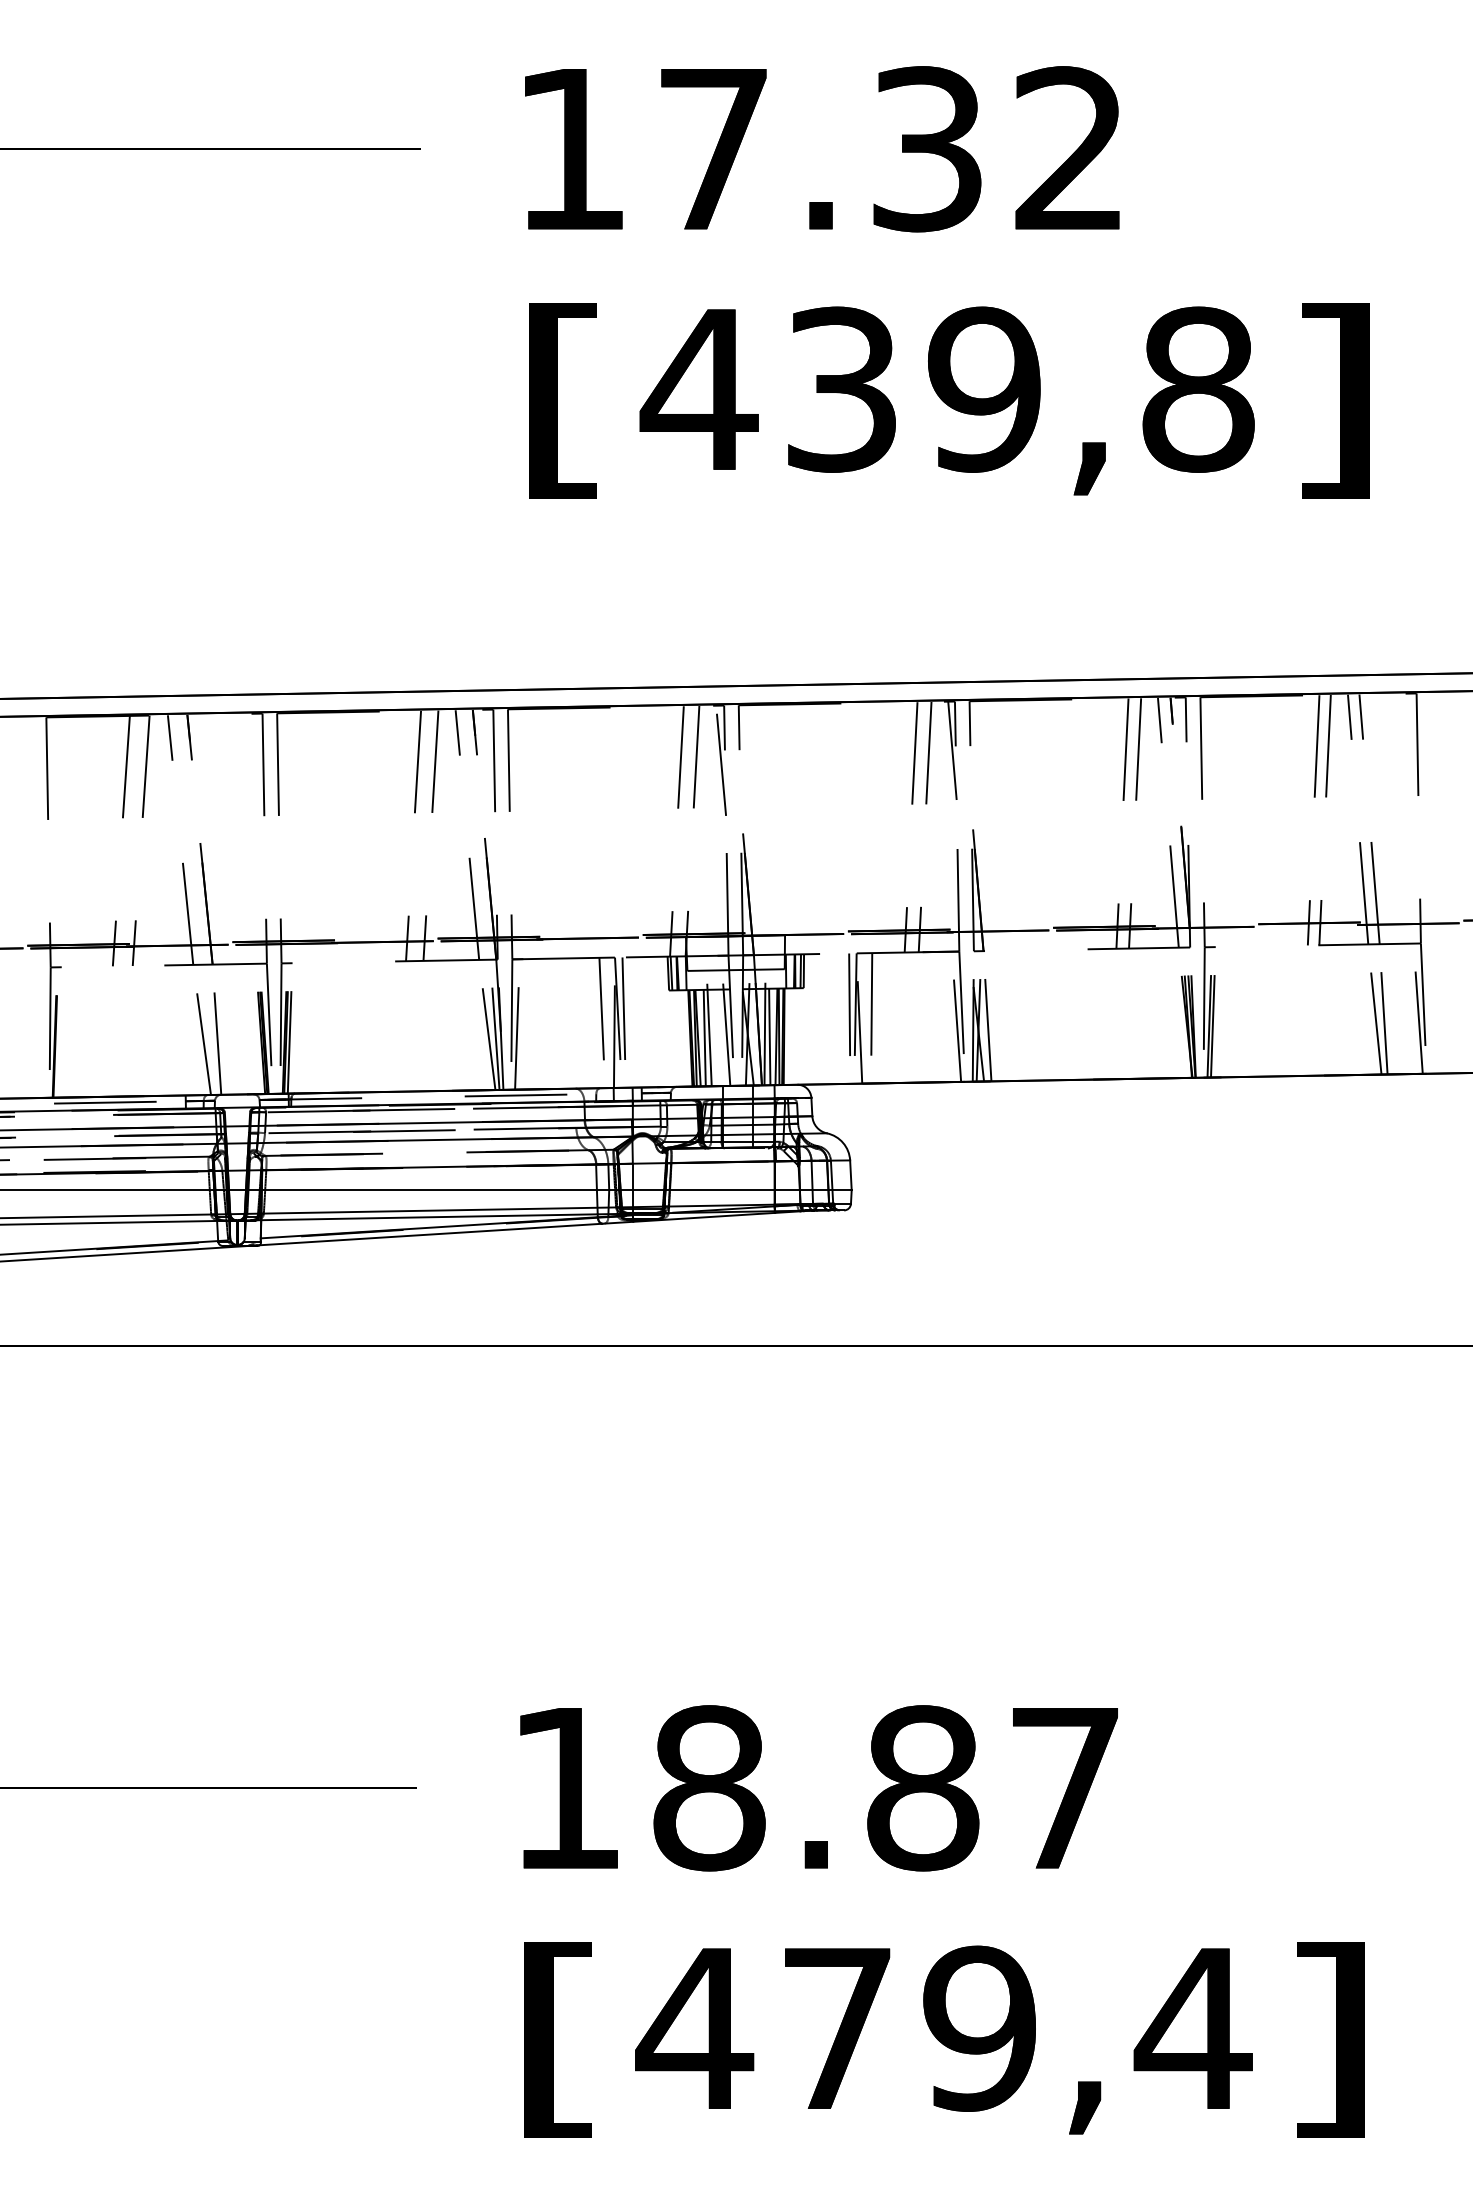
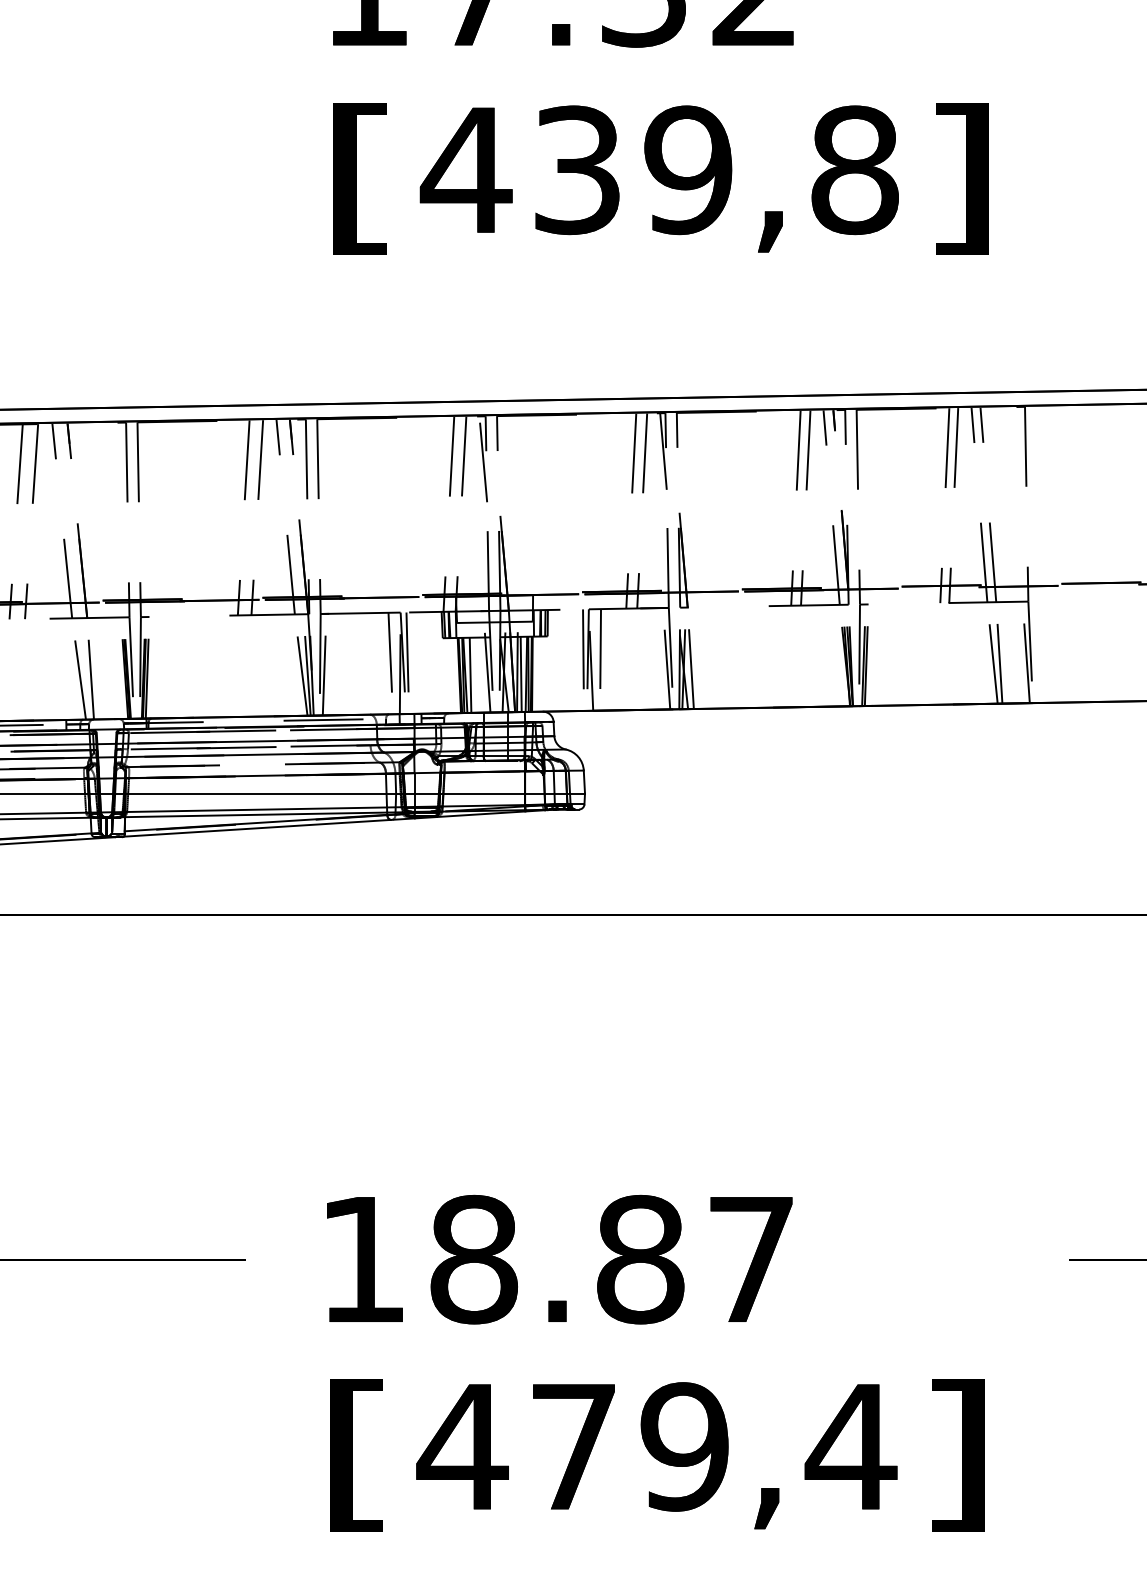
line: (708, 1028) -> (473, 667), removed

